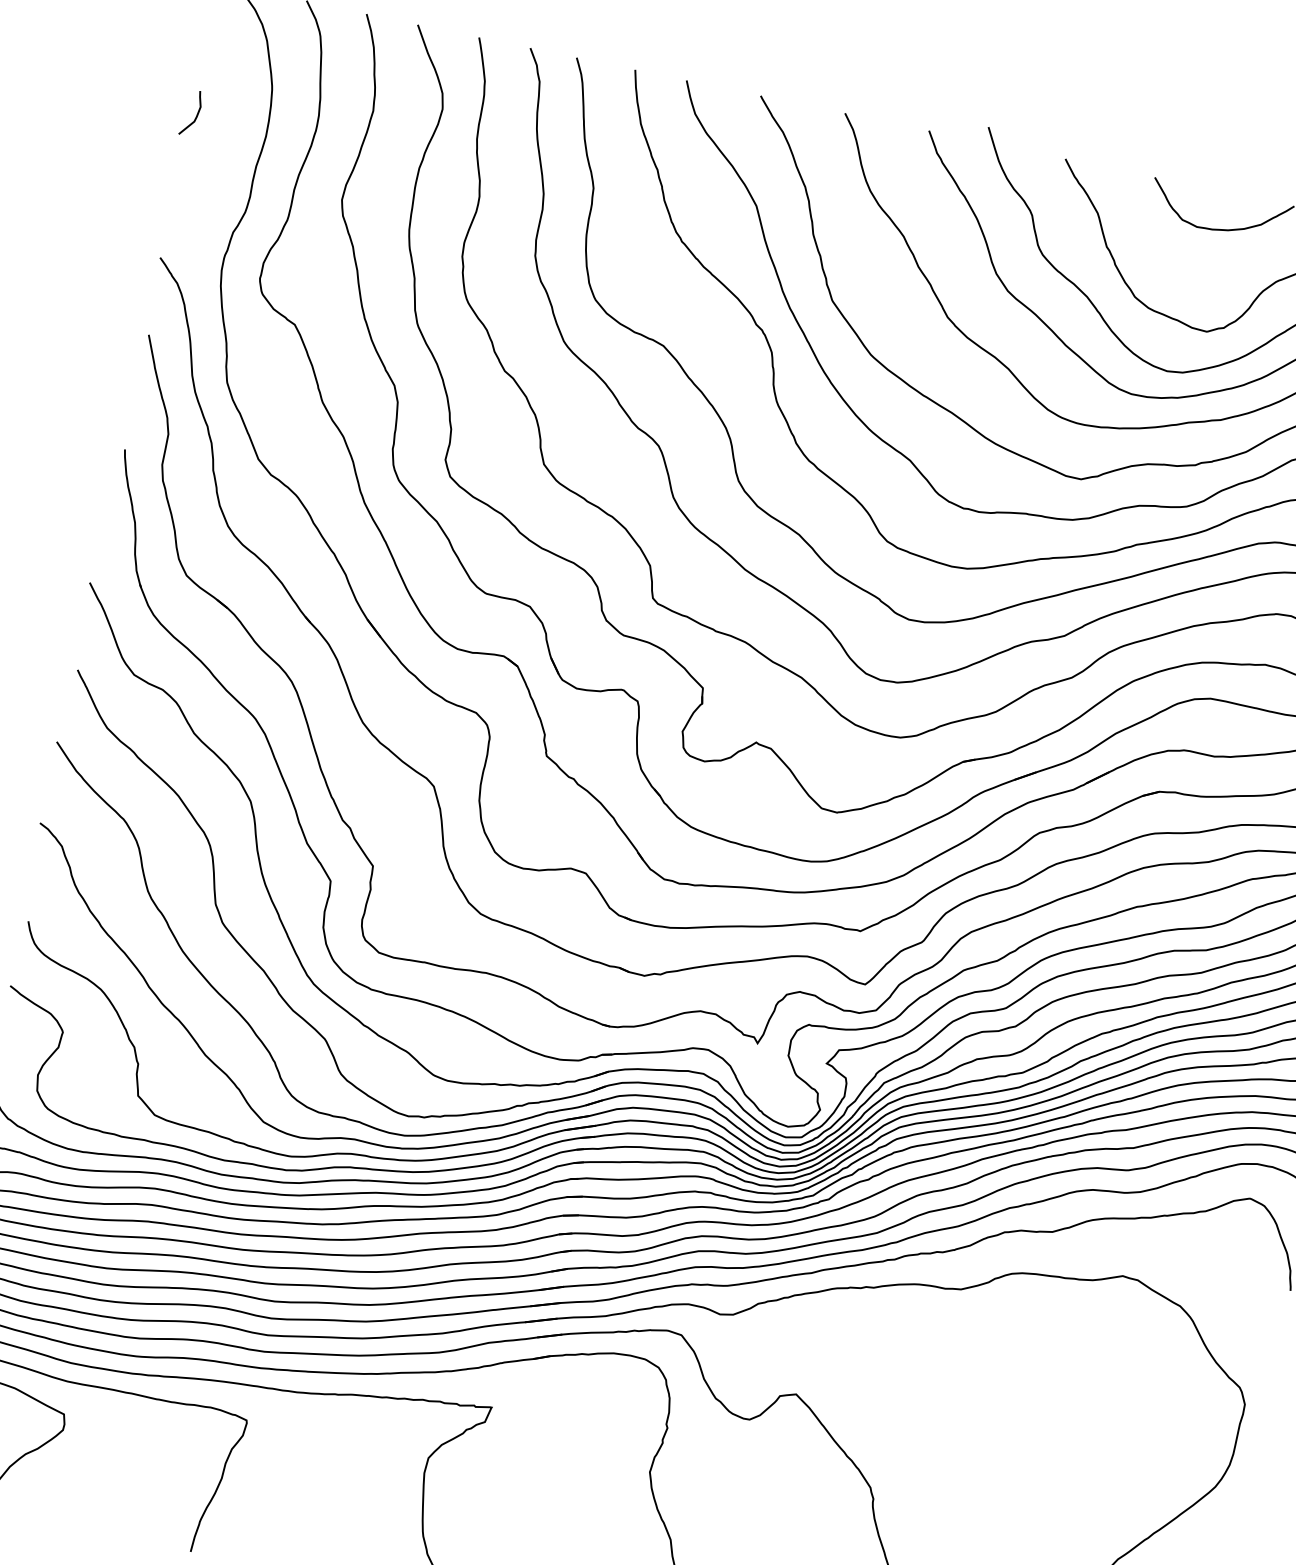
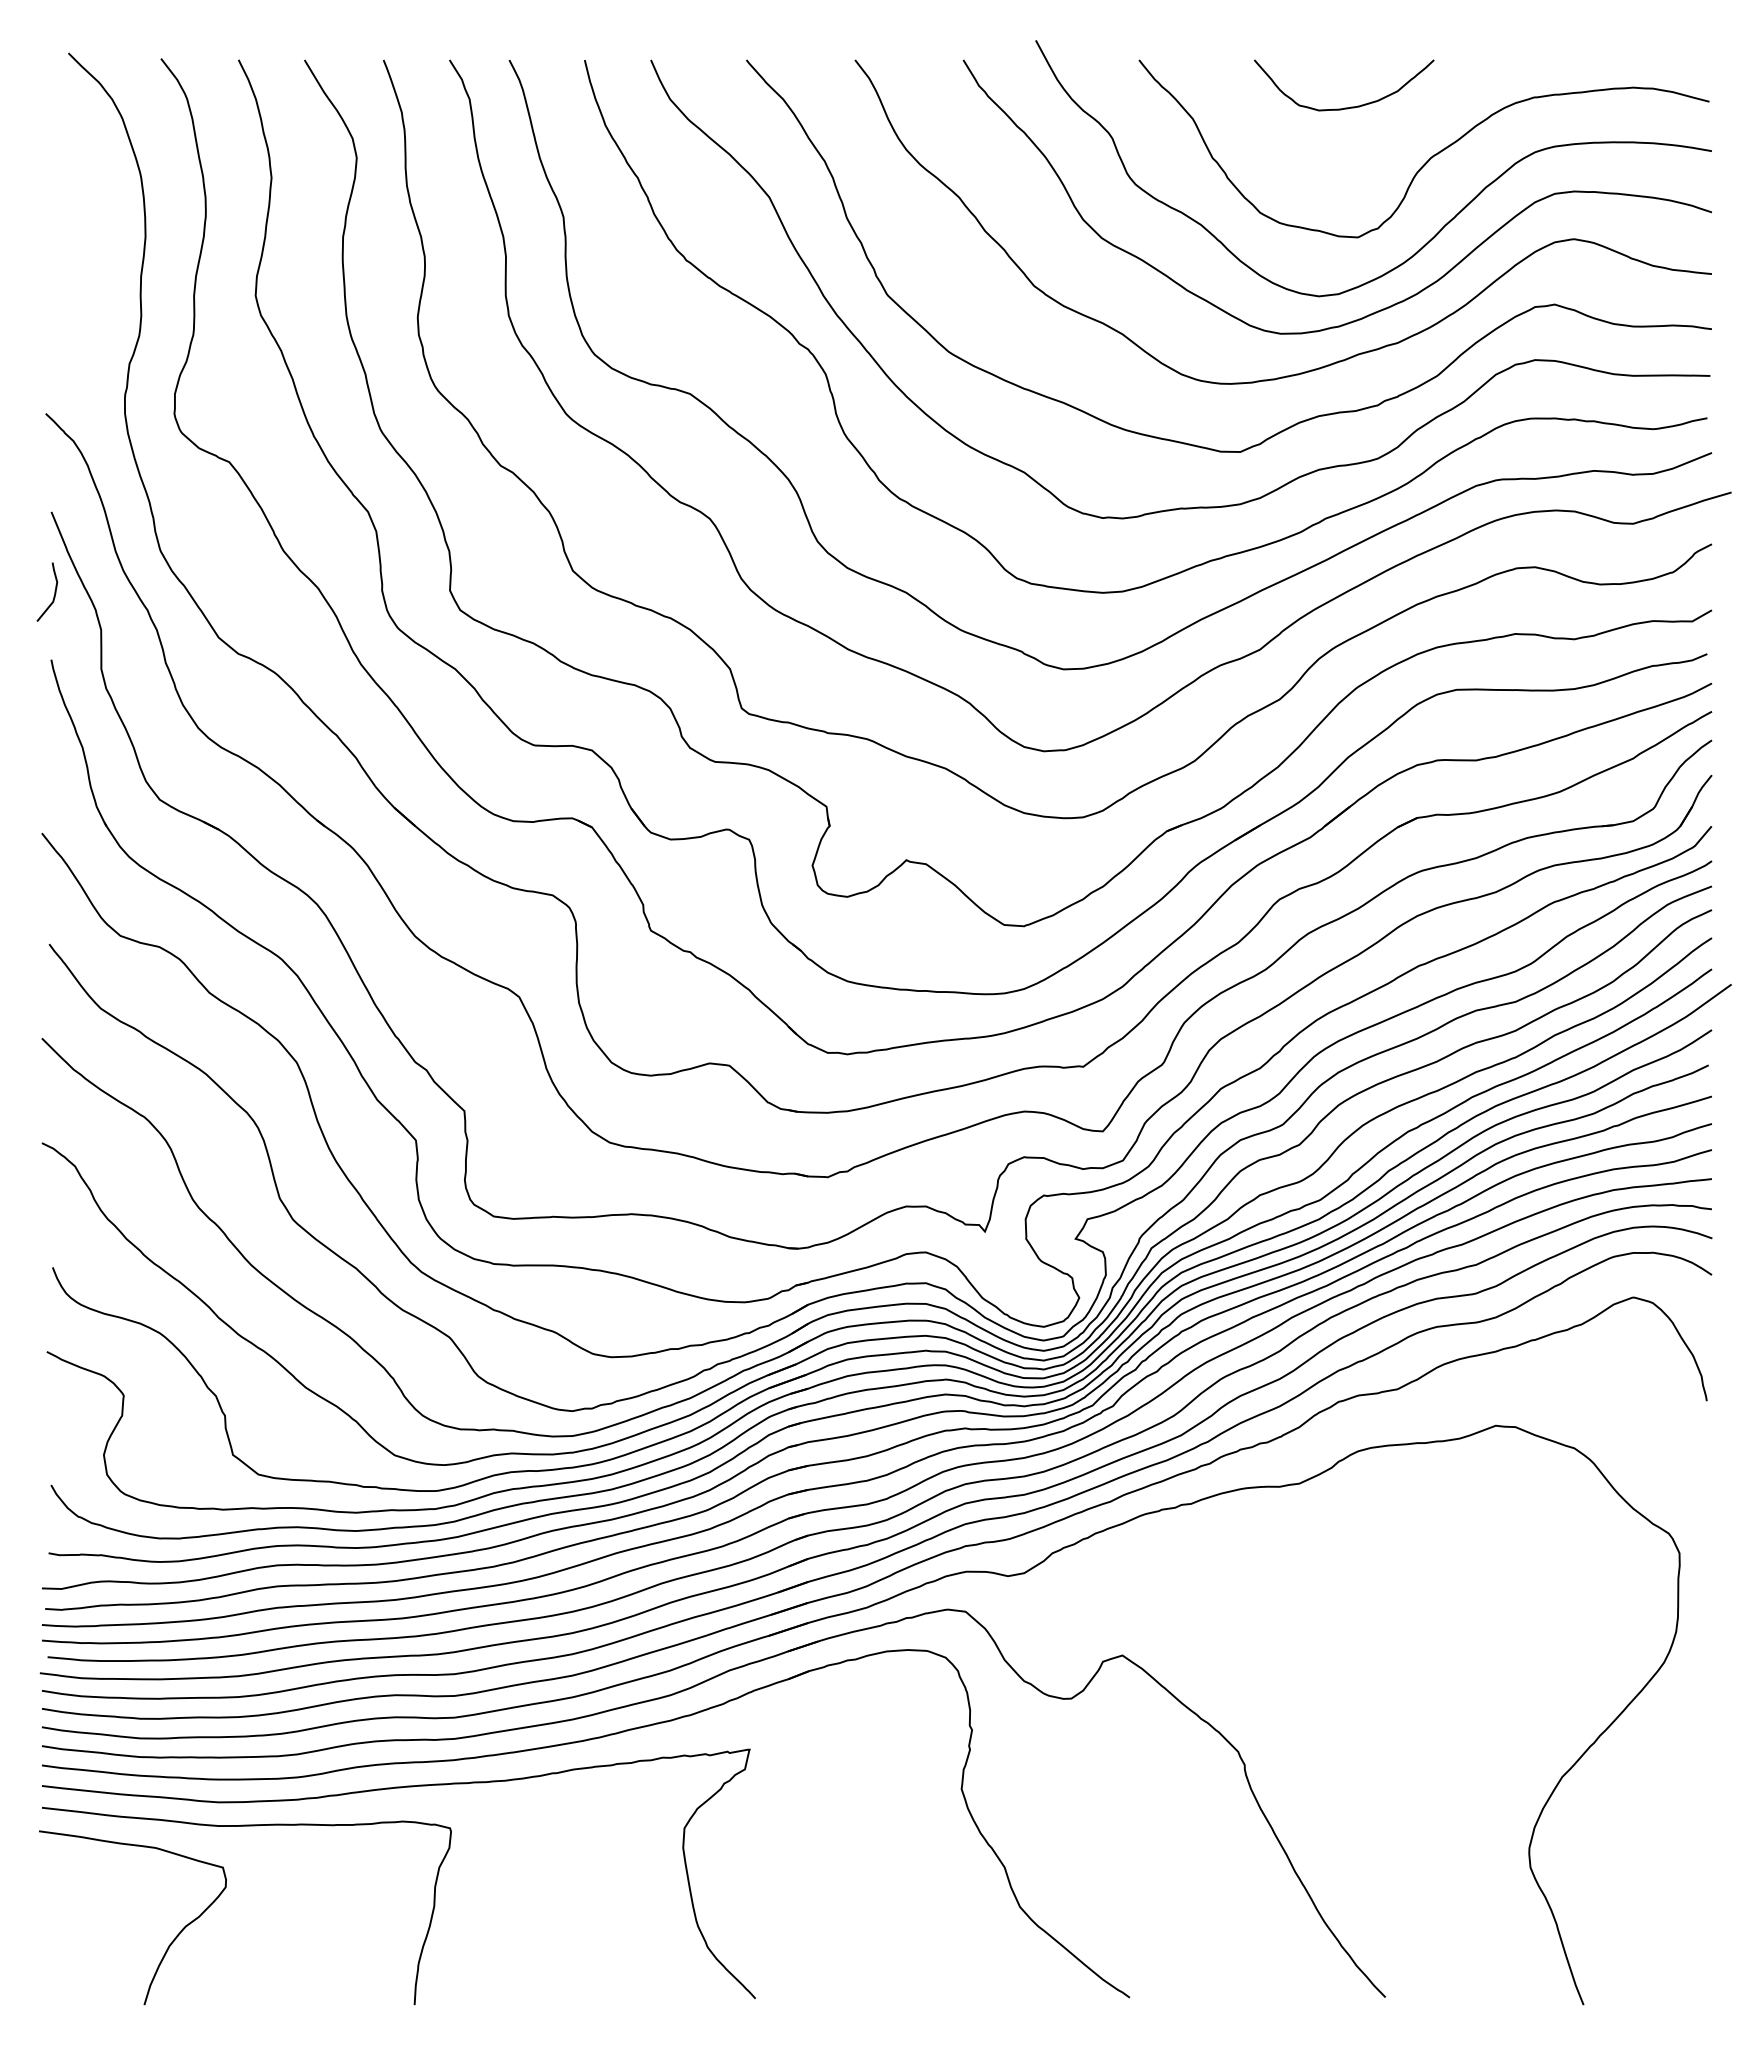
curve: (197, 113) -> (54, 591), moved

